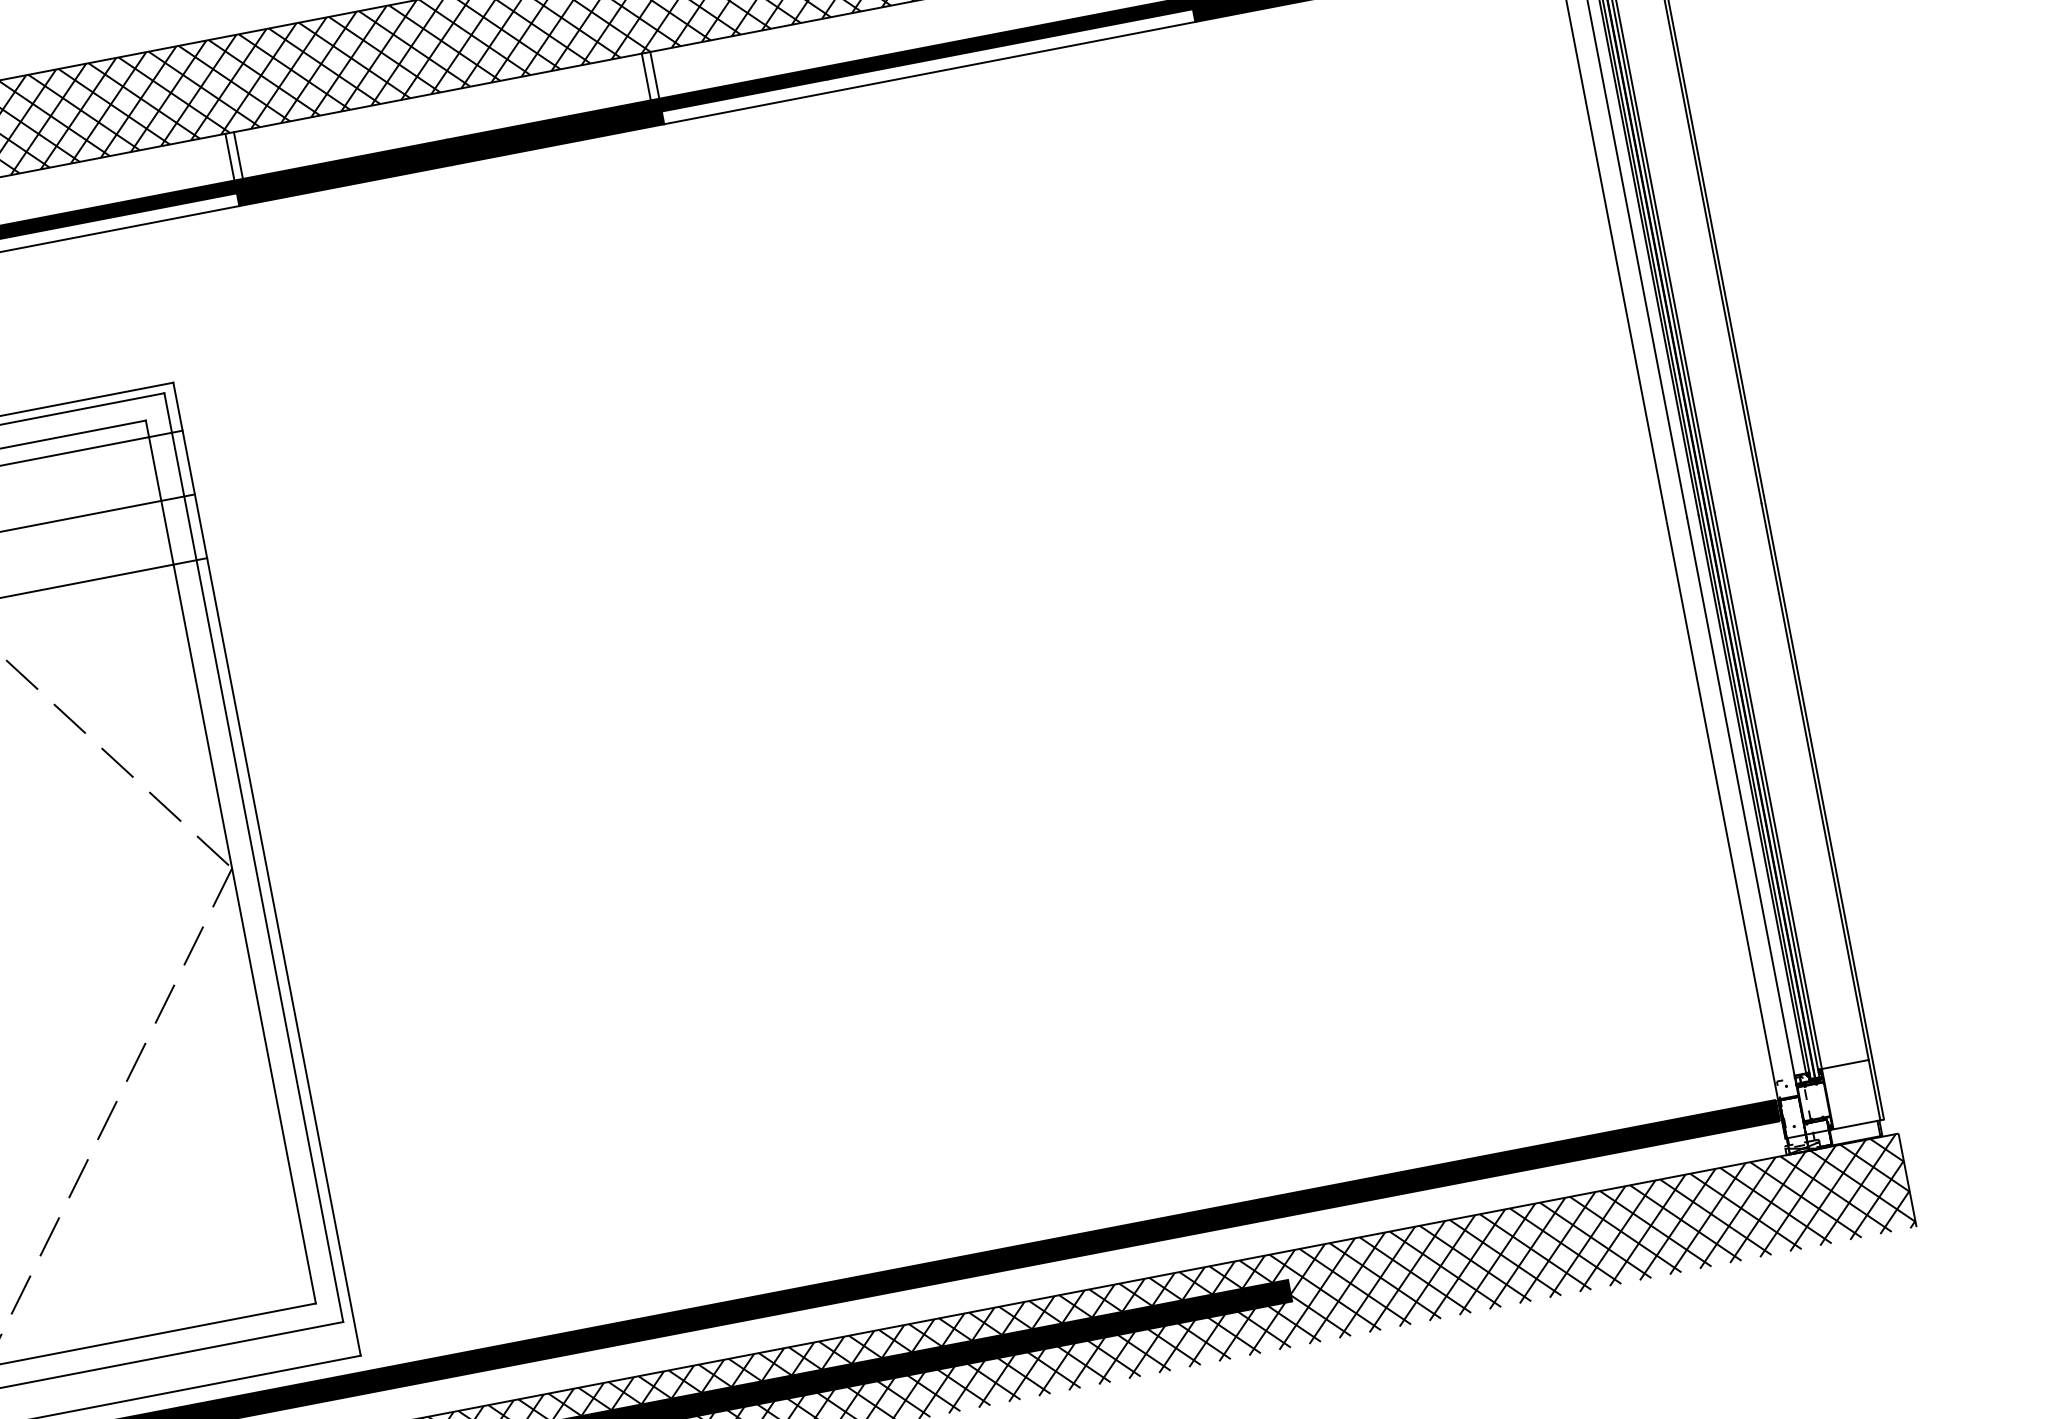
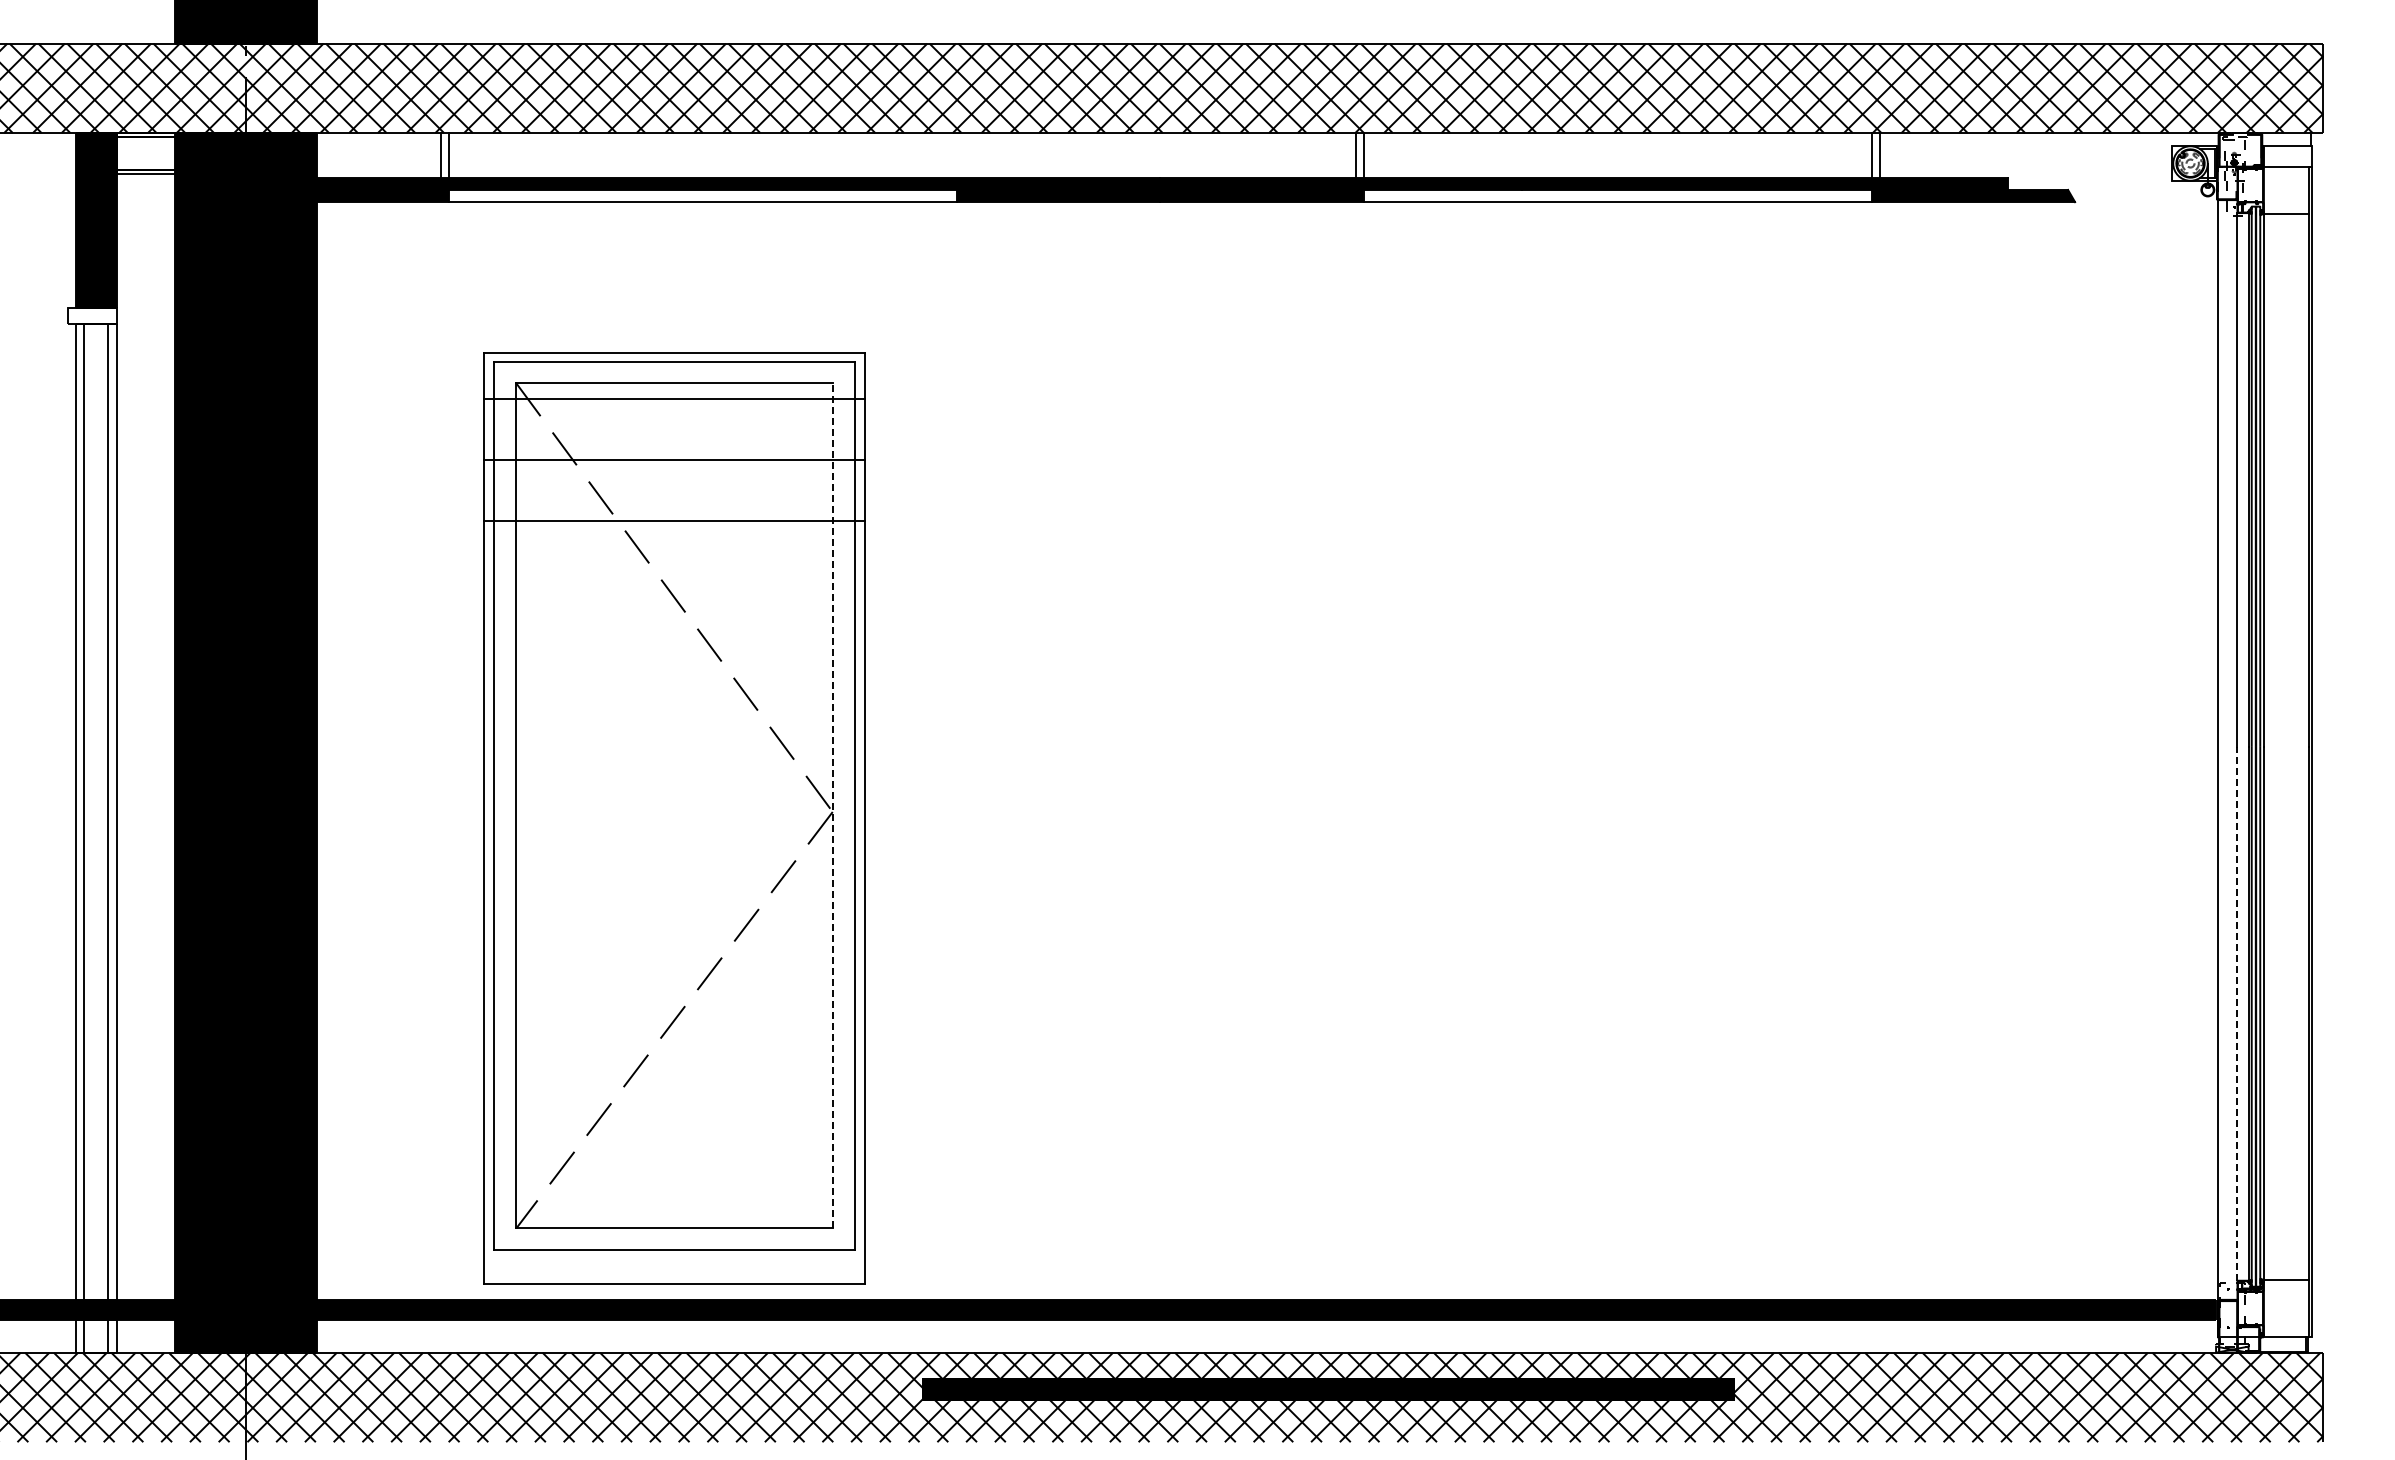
line: (238, 155) -> (965, 155), removed
line: (230, 157) -> (957, 155), removed
line: (1740, 796) -> (2237, 1013), solid -> dashed
line: (230, 861) -> (832, 805), solid -> dashed

